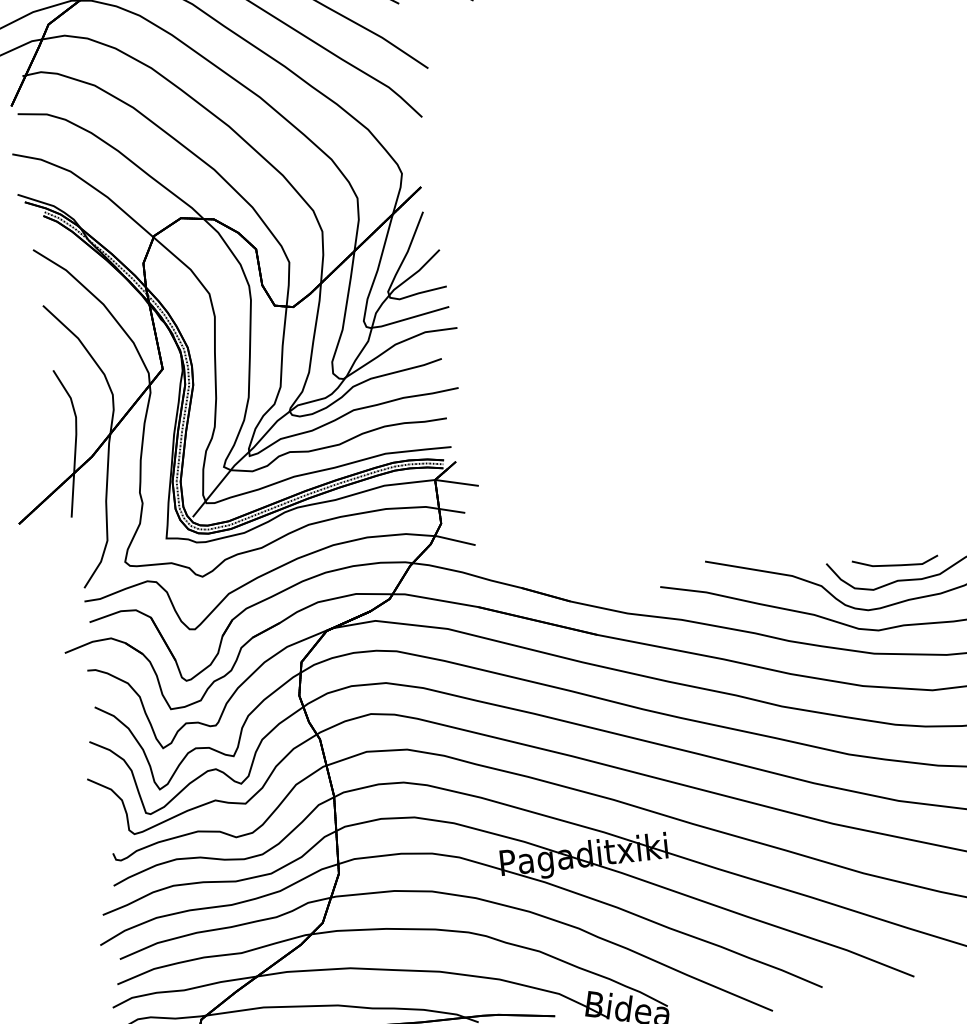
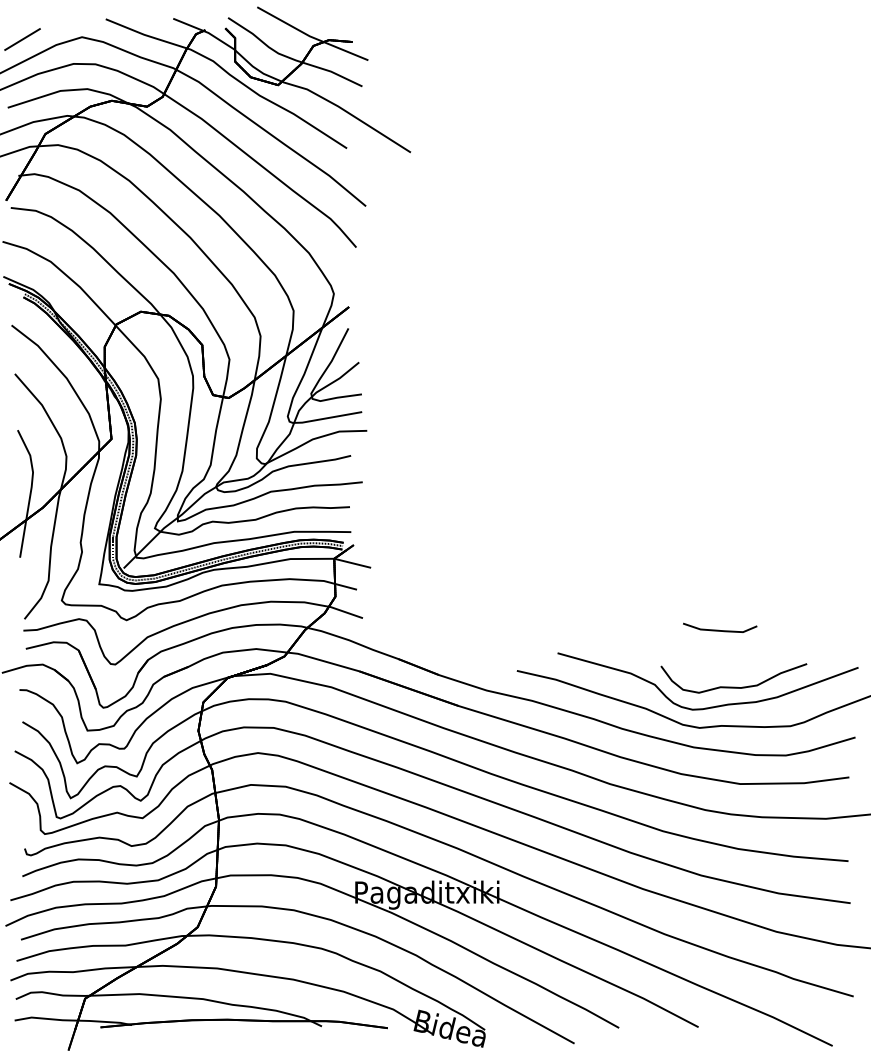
part: (895, 561) -> (720, 627), moved

